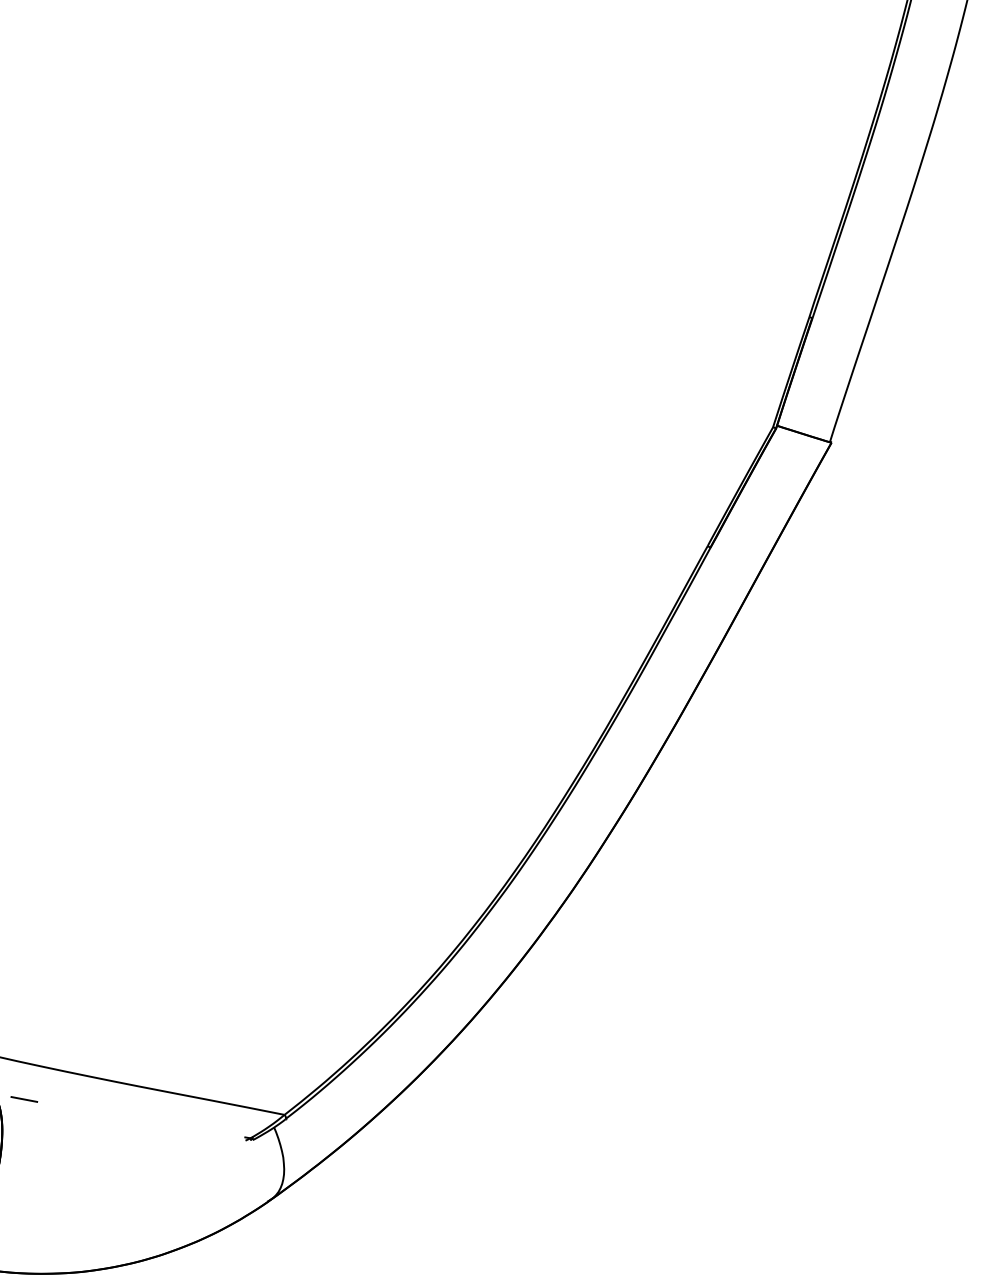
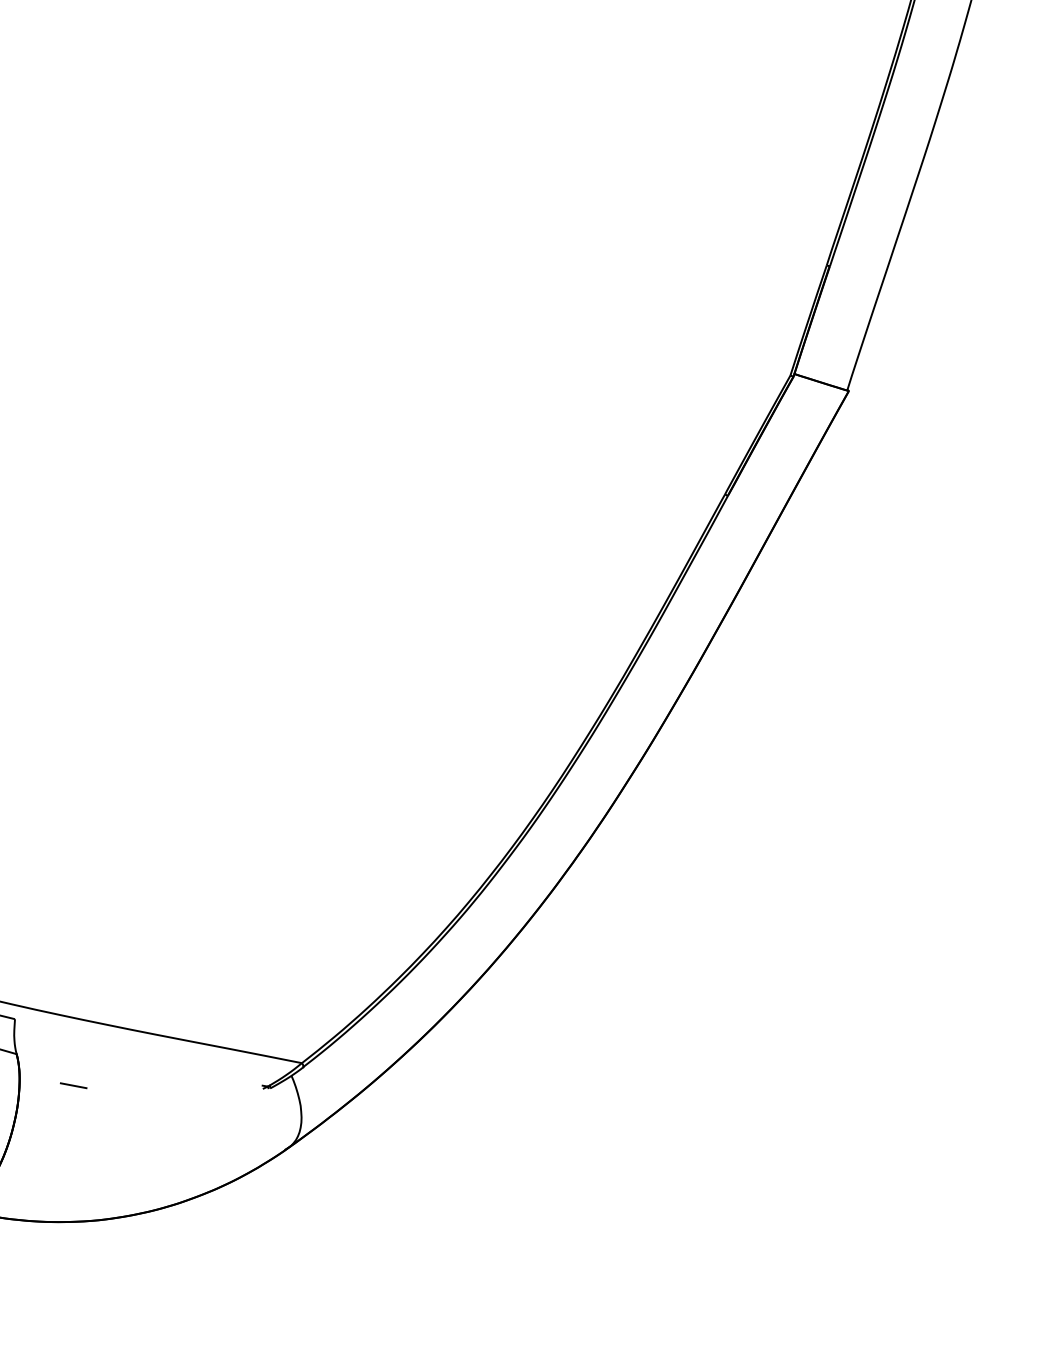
line: (24, 1099) -> (73, 1085), moved

